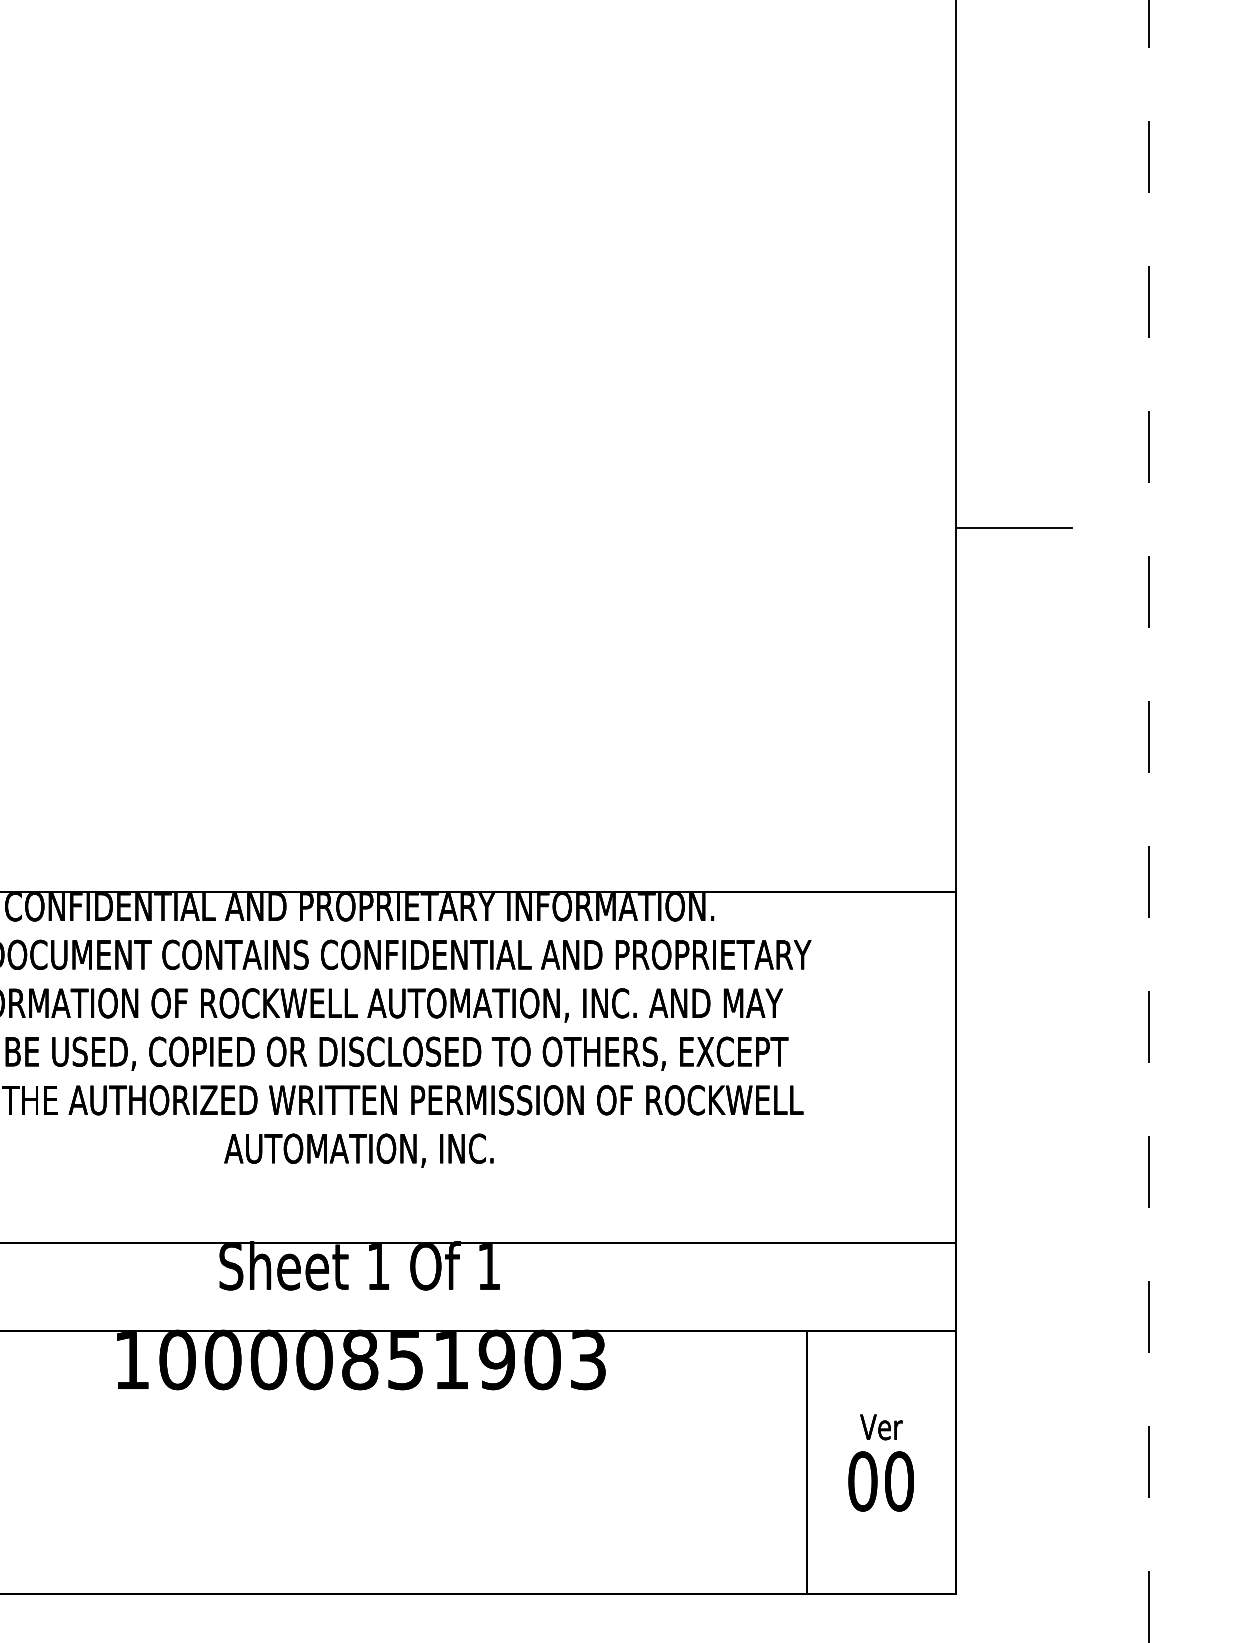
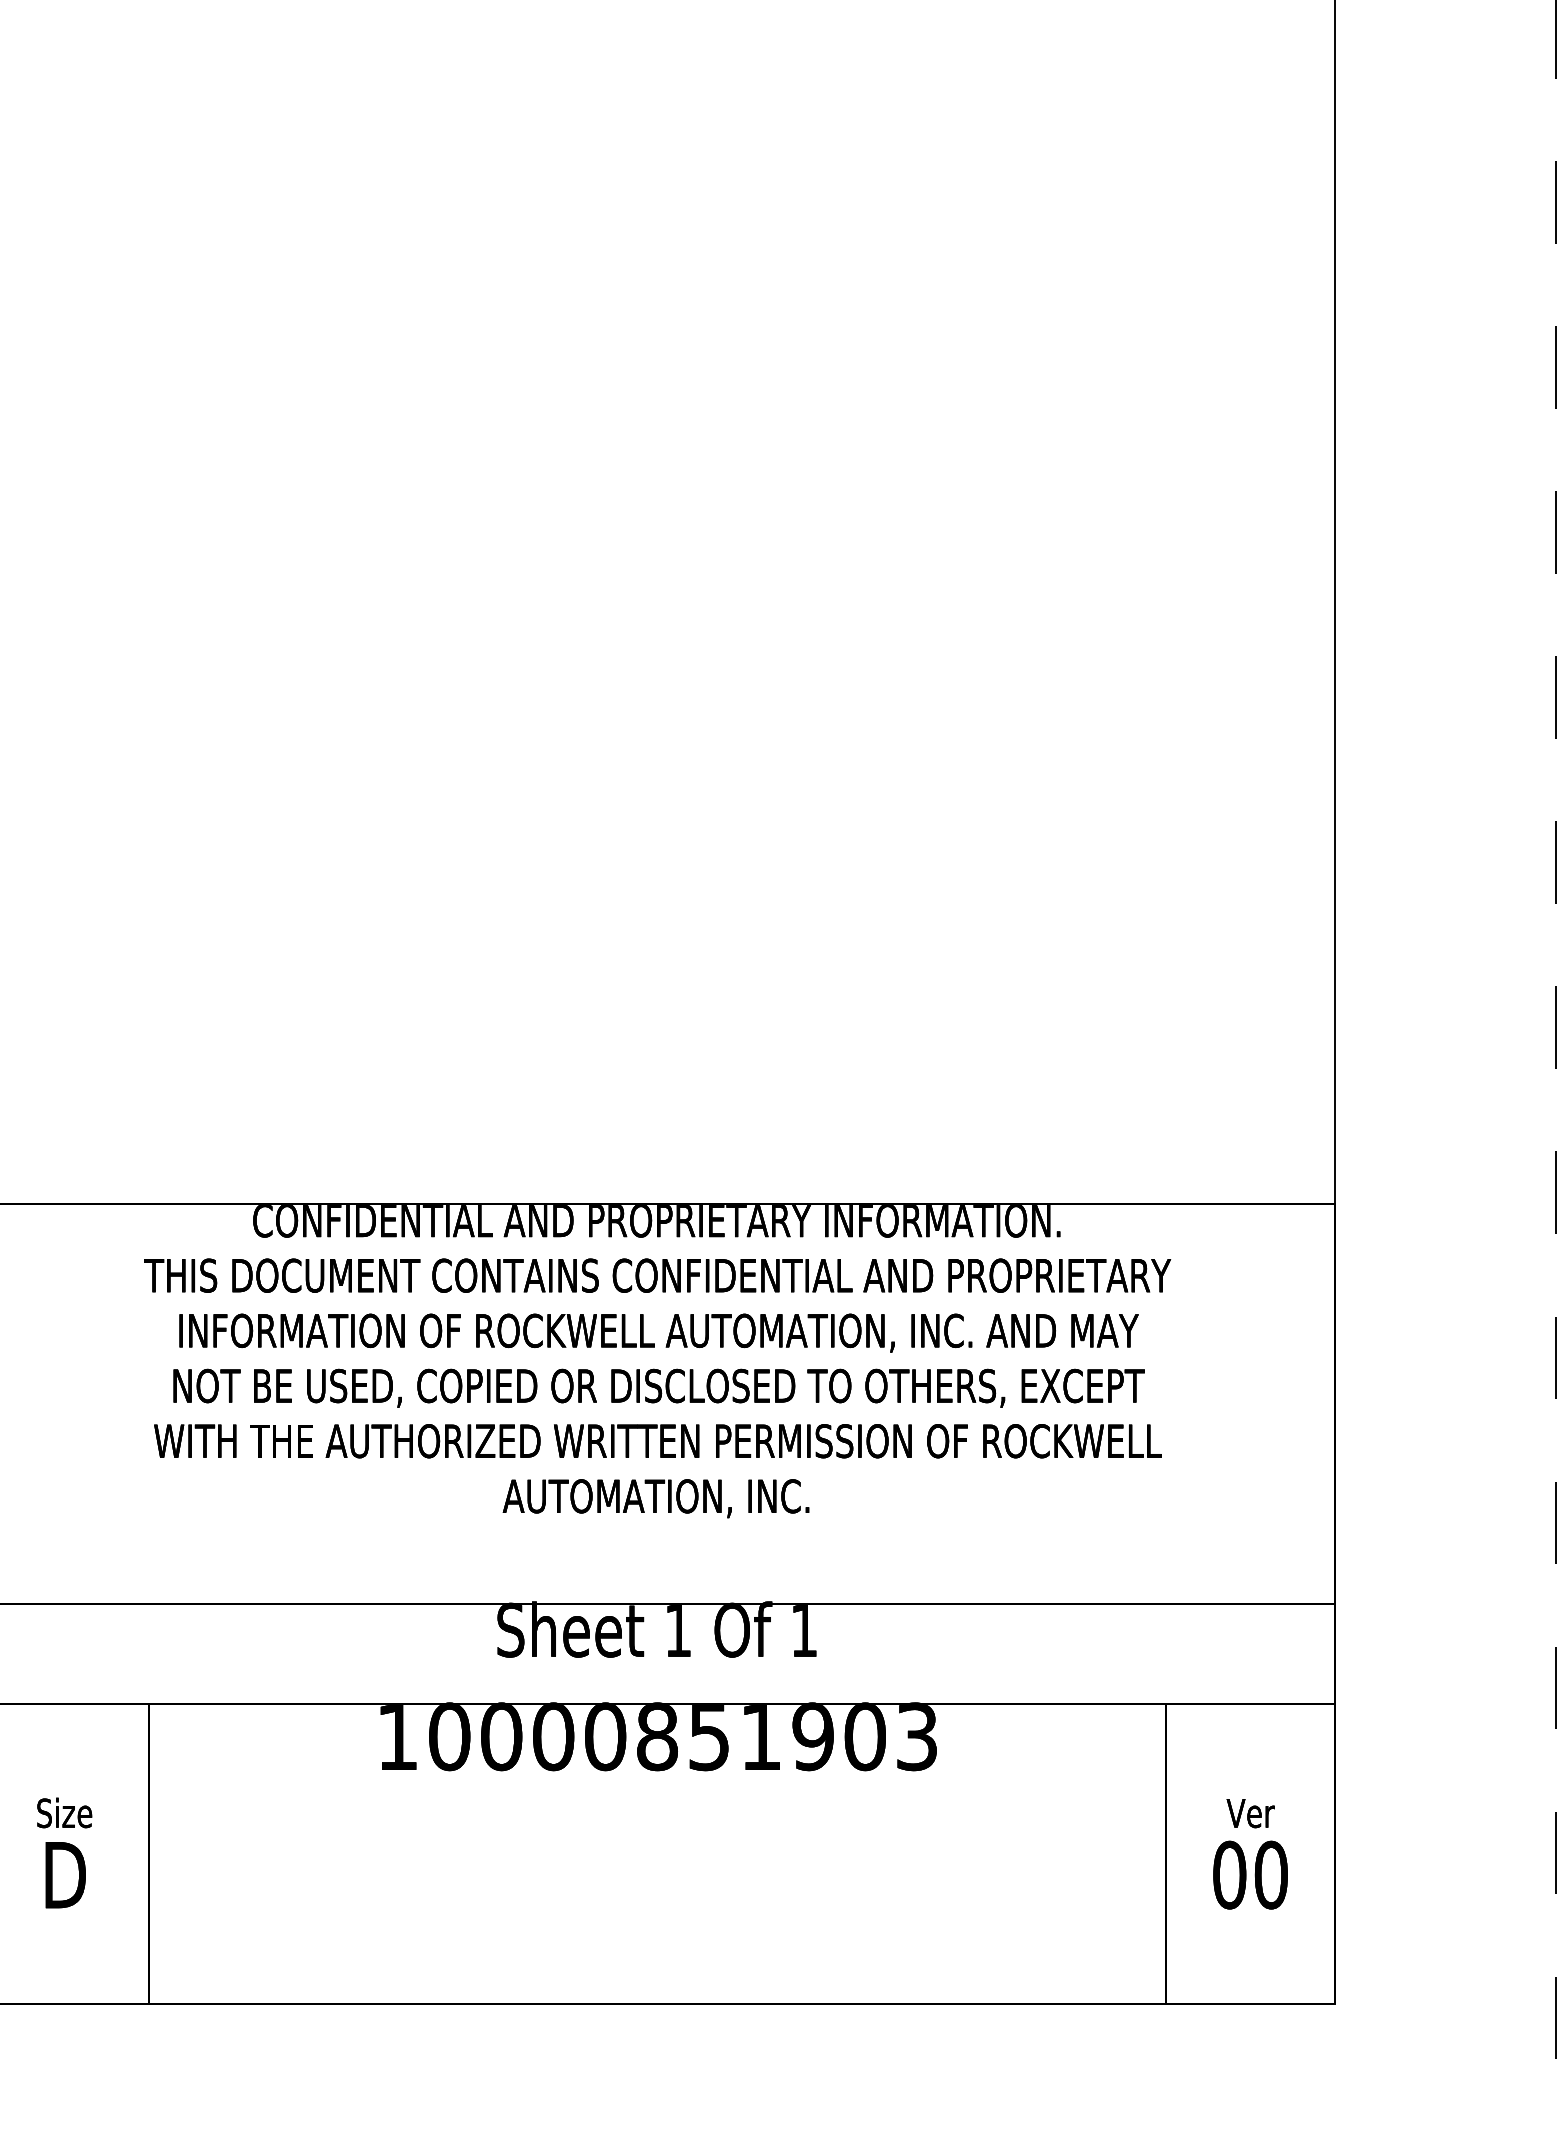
line: (1013, 528) -> (1401, 790), removed

